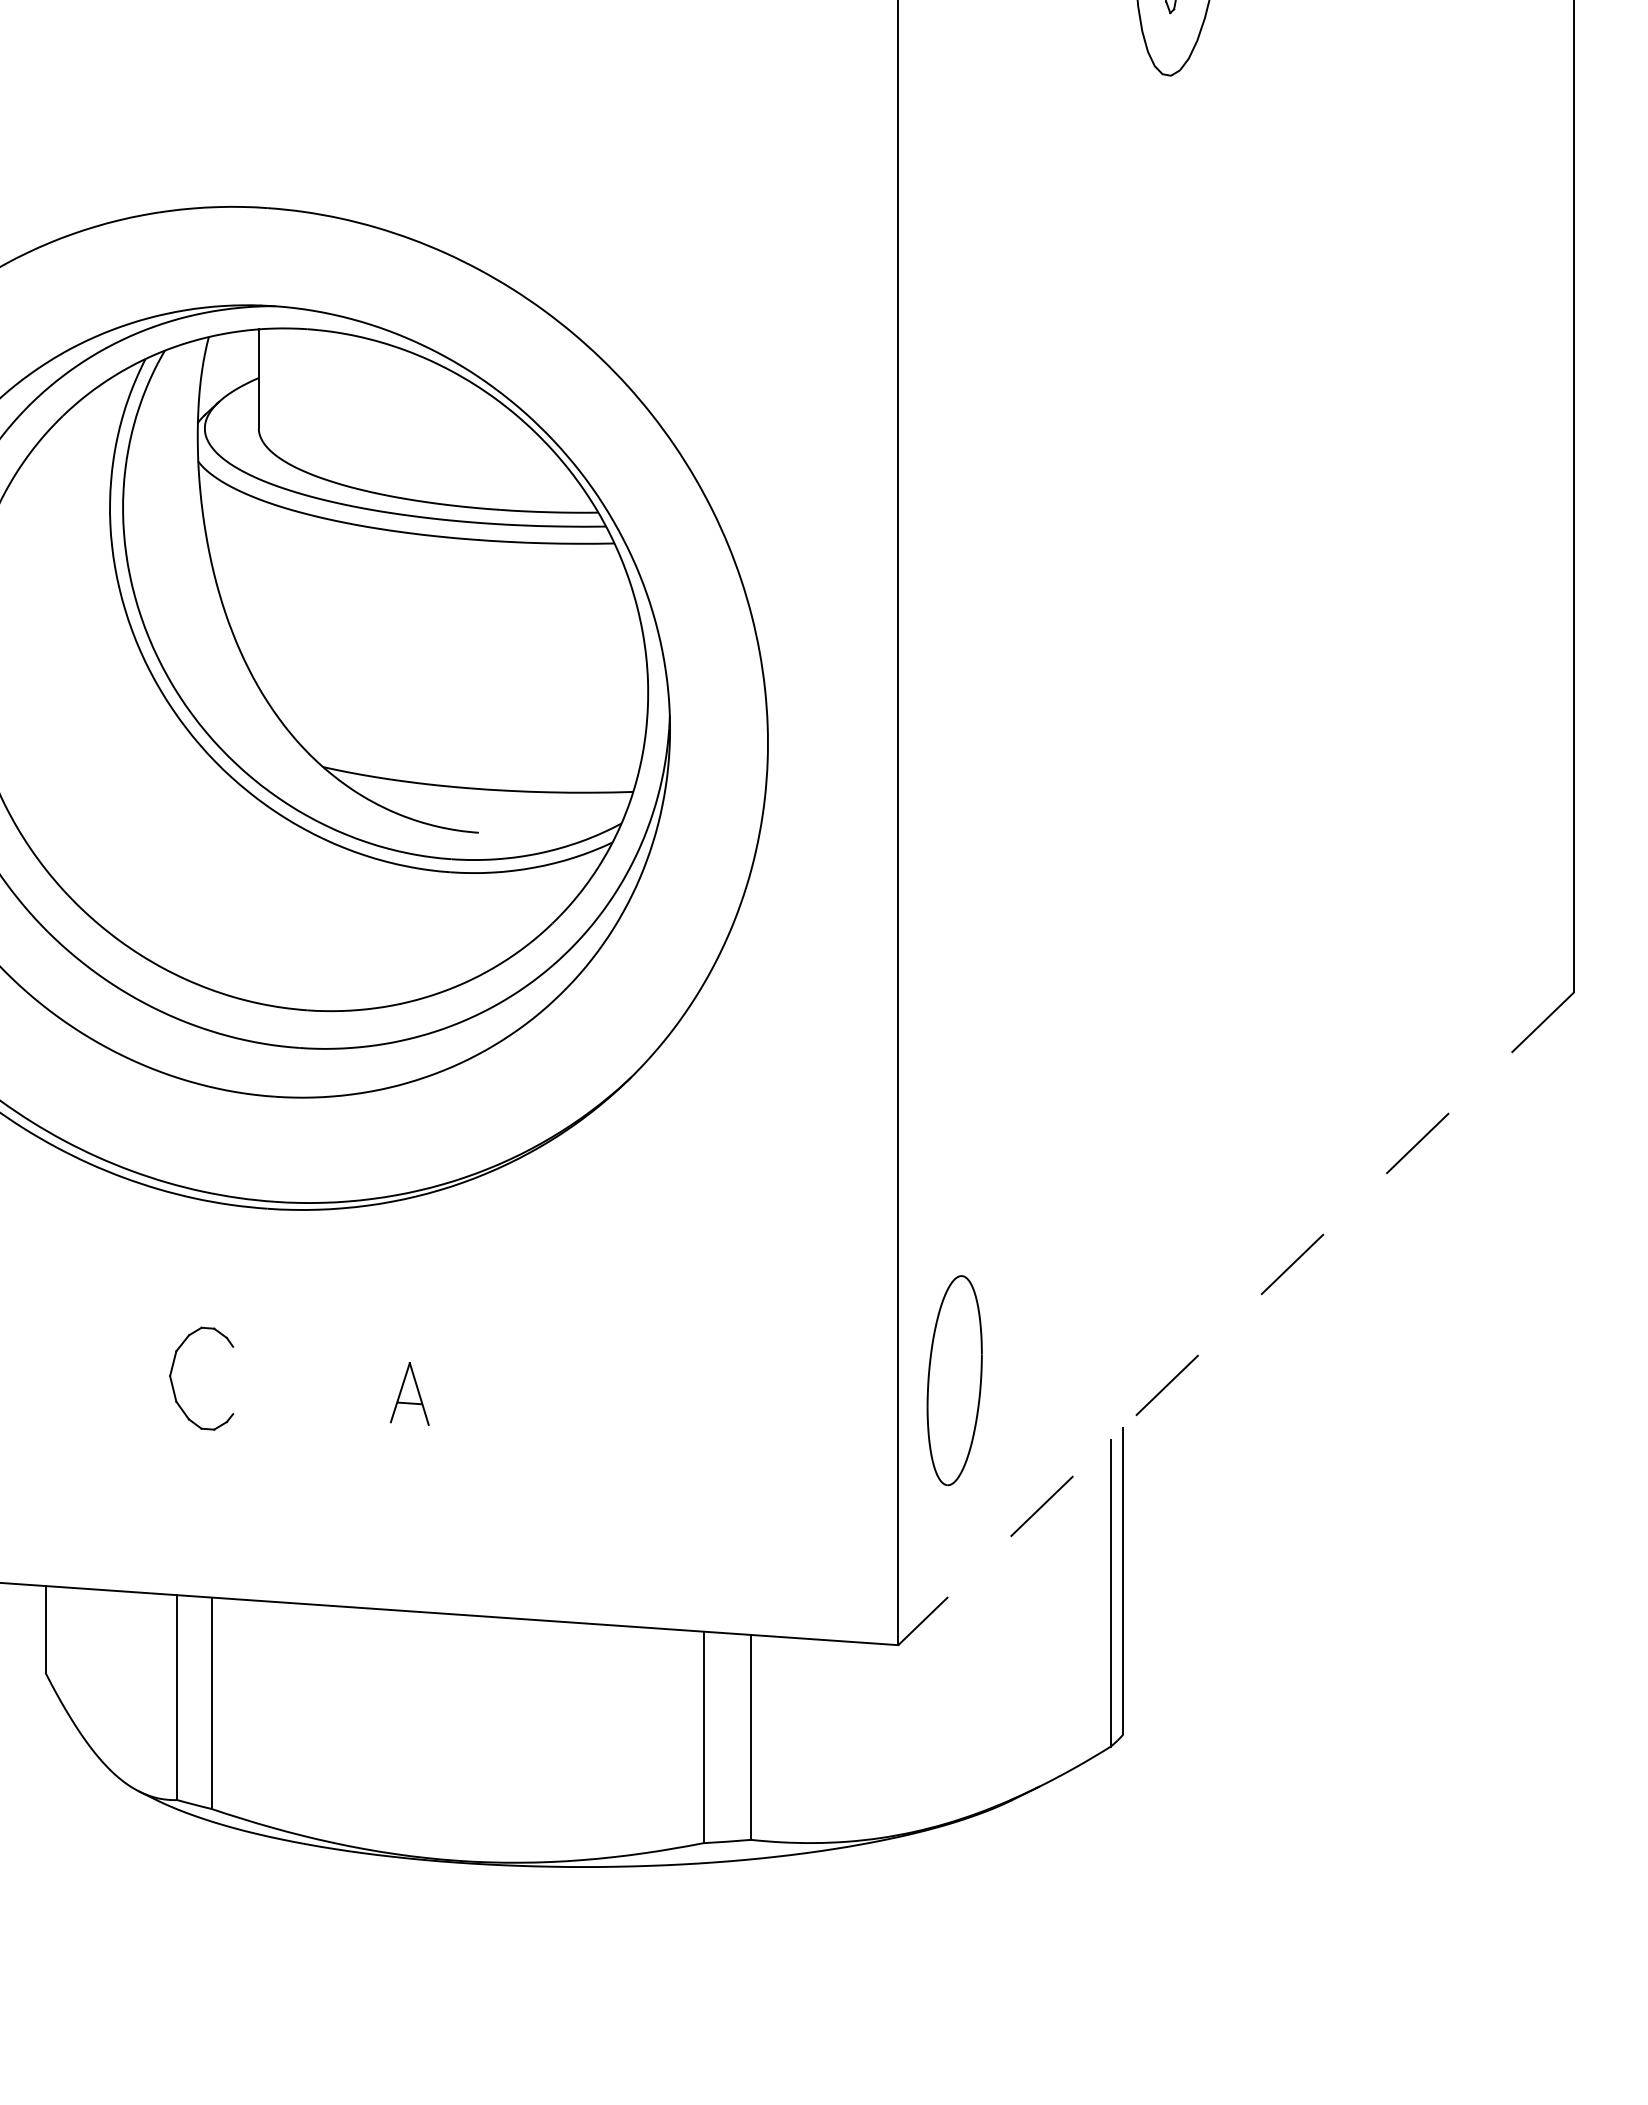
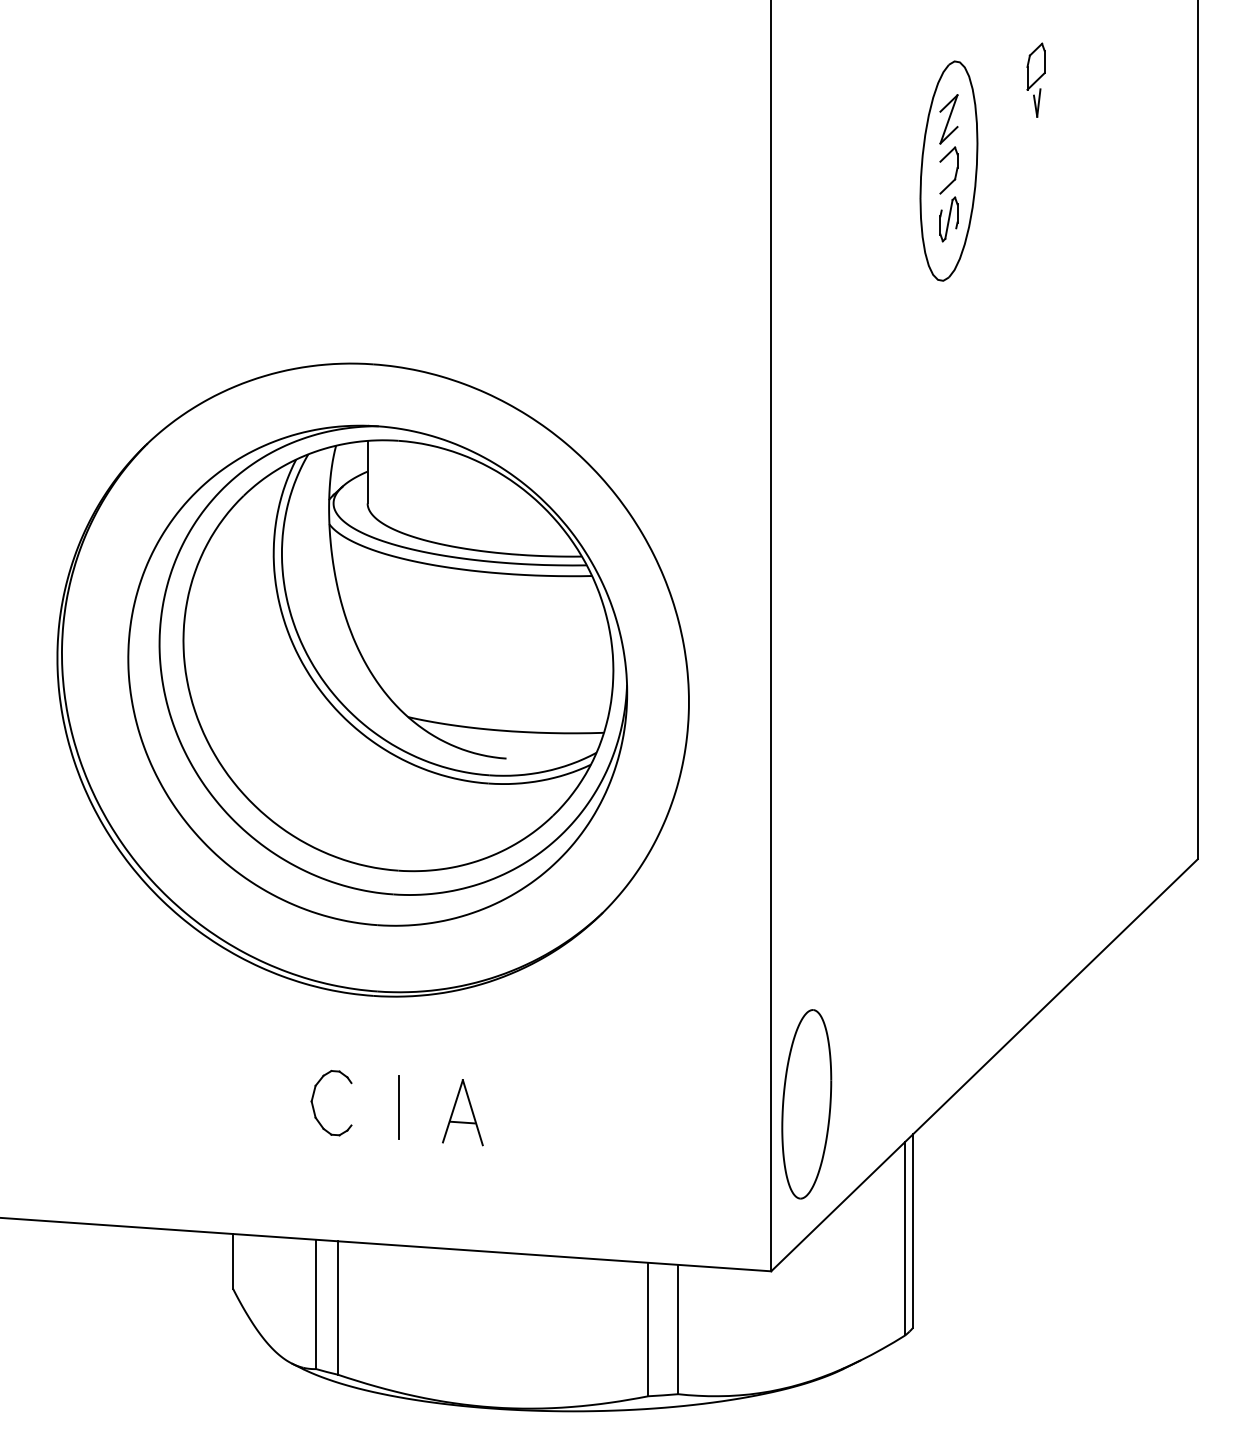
line: (1236, 1319) -> (984, 1065), dashed -> solid
part: (954, 1380) -> (806, 1104), size x1.43
line: (309, 1385) -> (399, 1107), added
part: (409, 1393) -> (462, 1112), size x1.67

